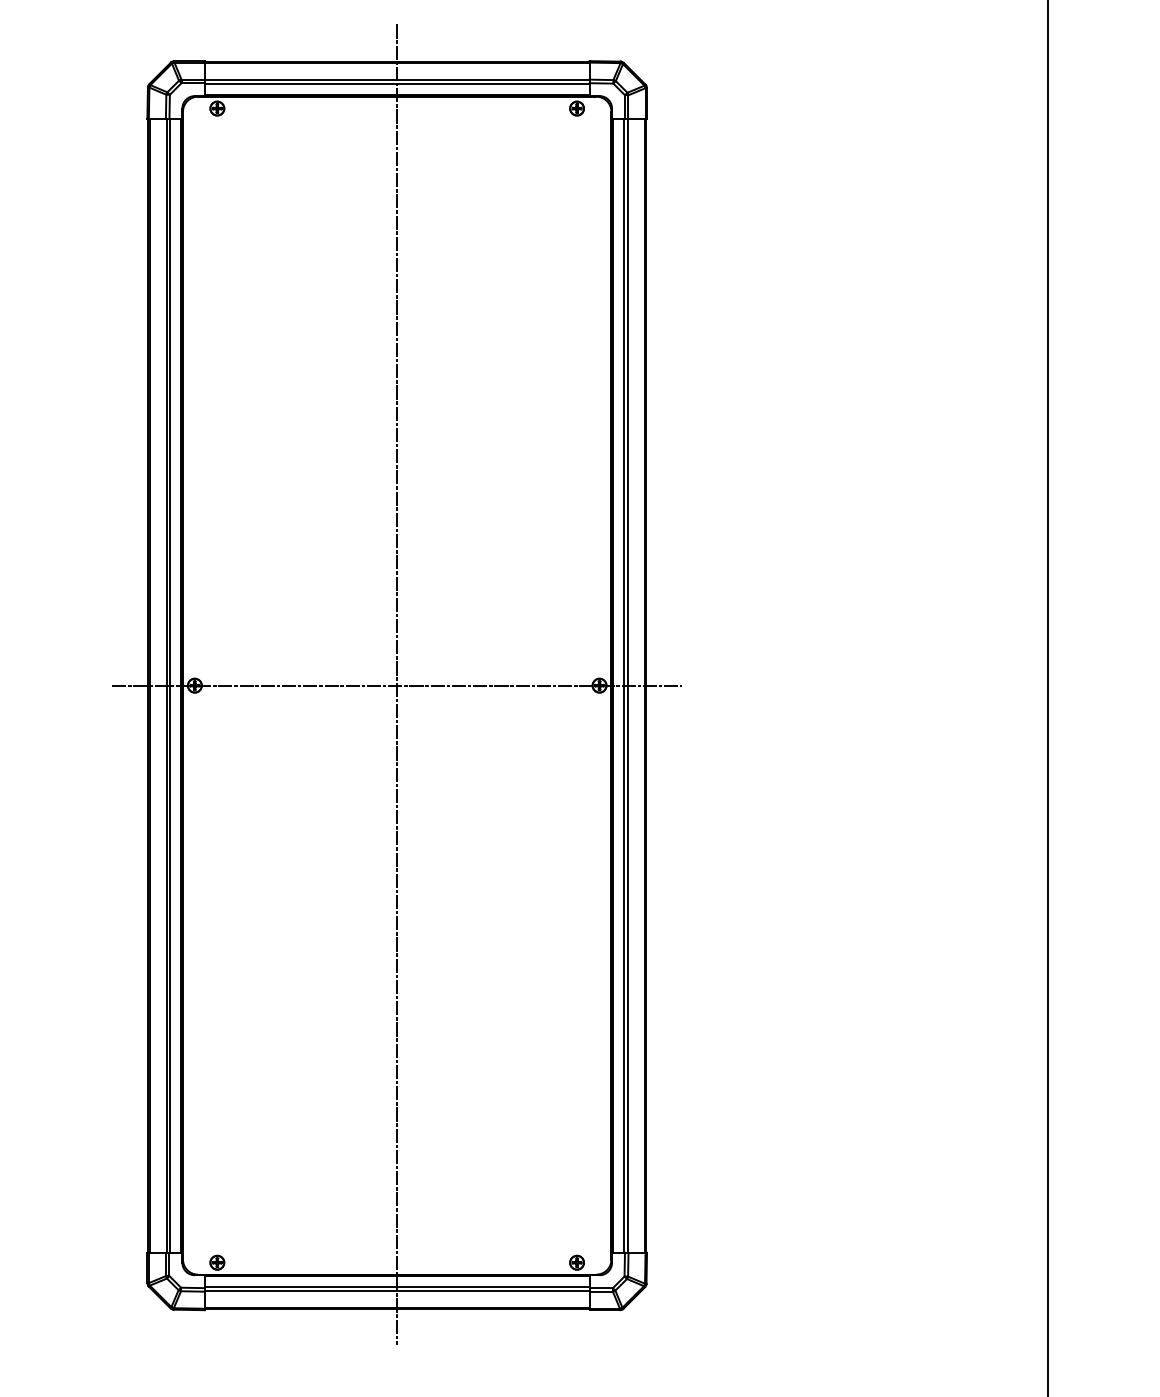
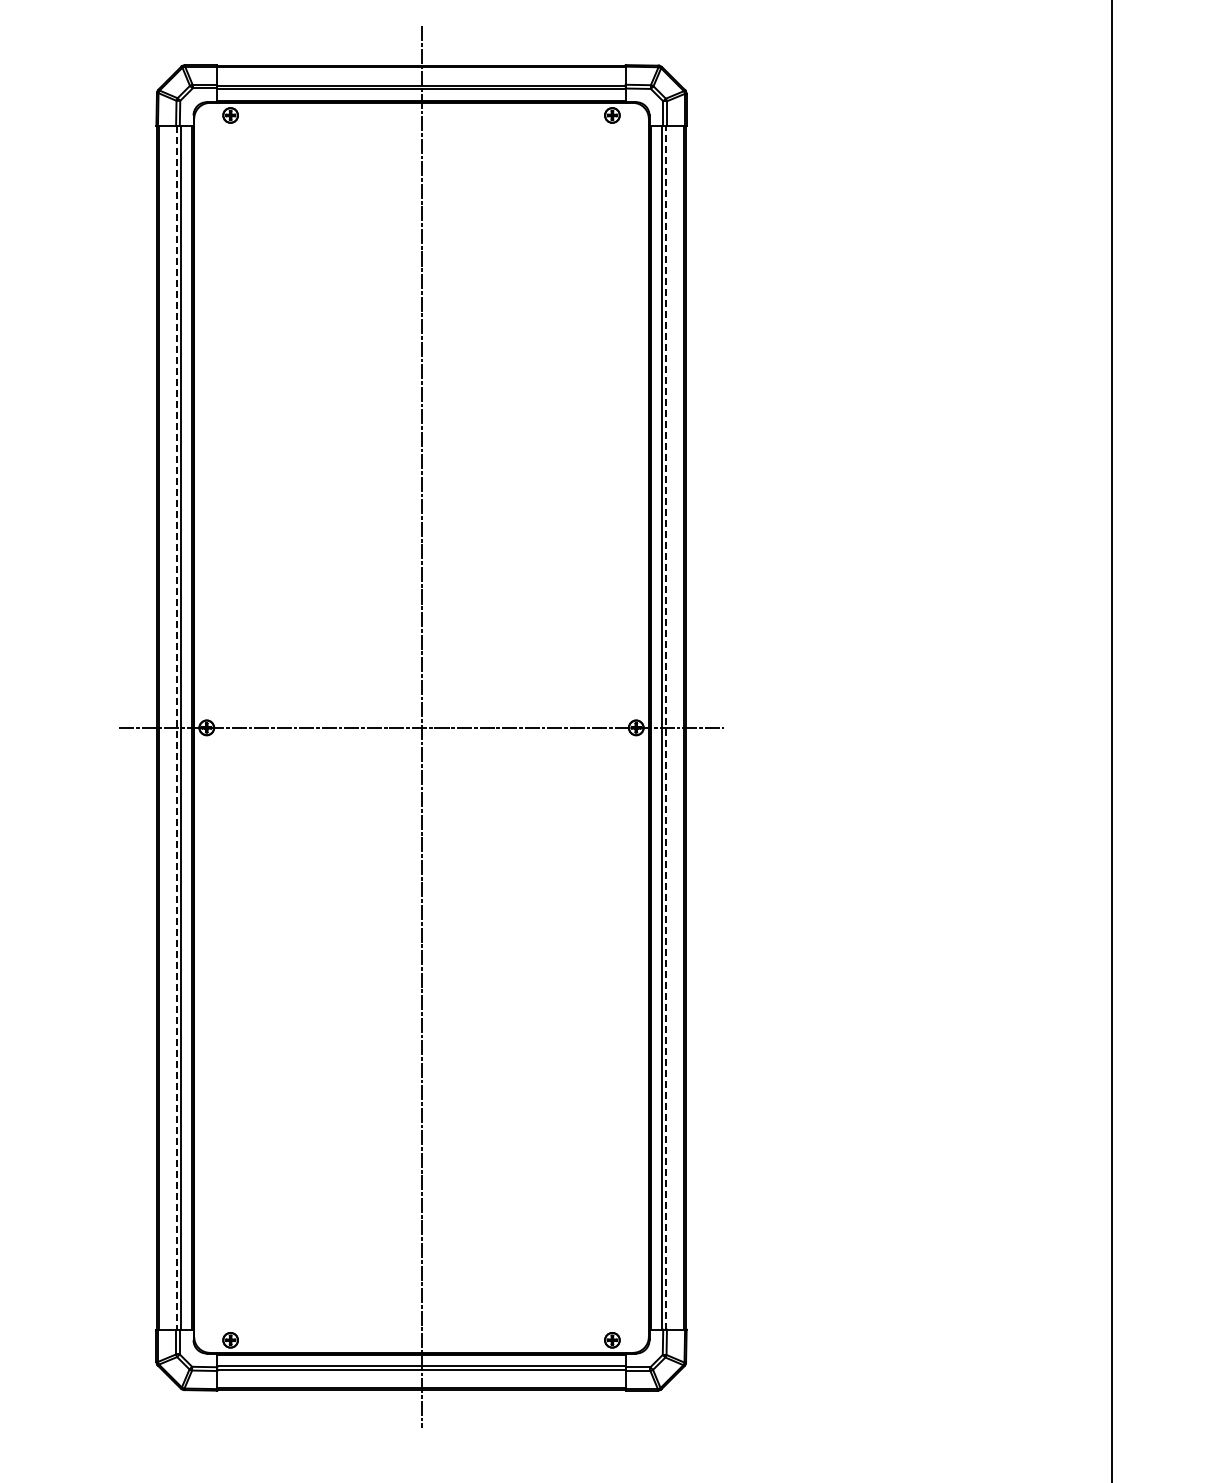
line: (166, 685) -> (176, 727), solid -> dashed
line: (628, 685) -> (666, 727), solid -> dashed

